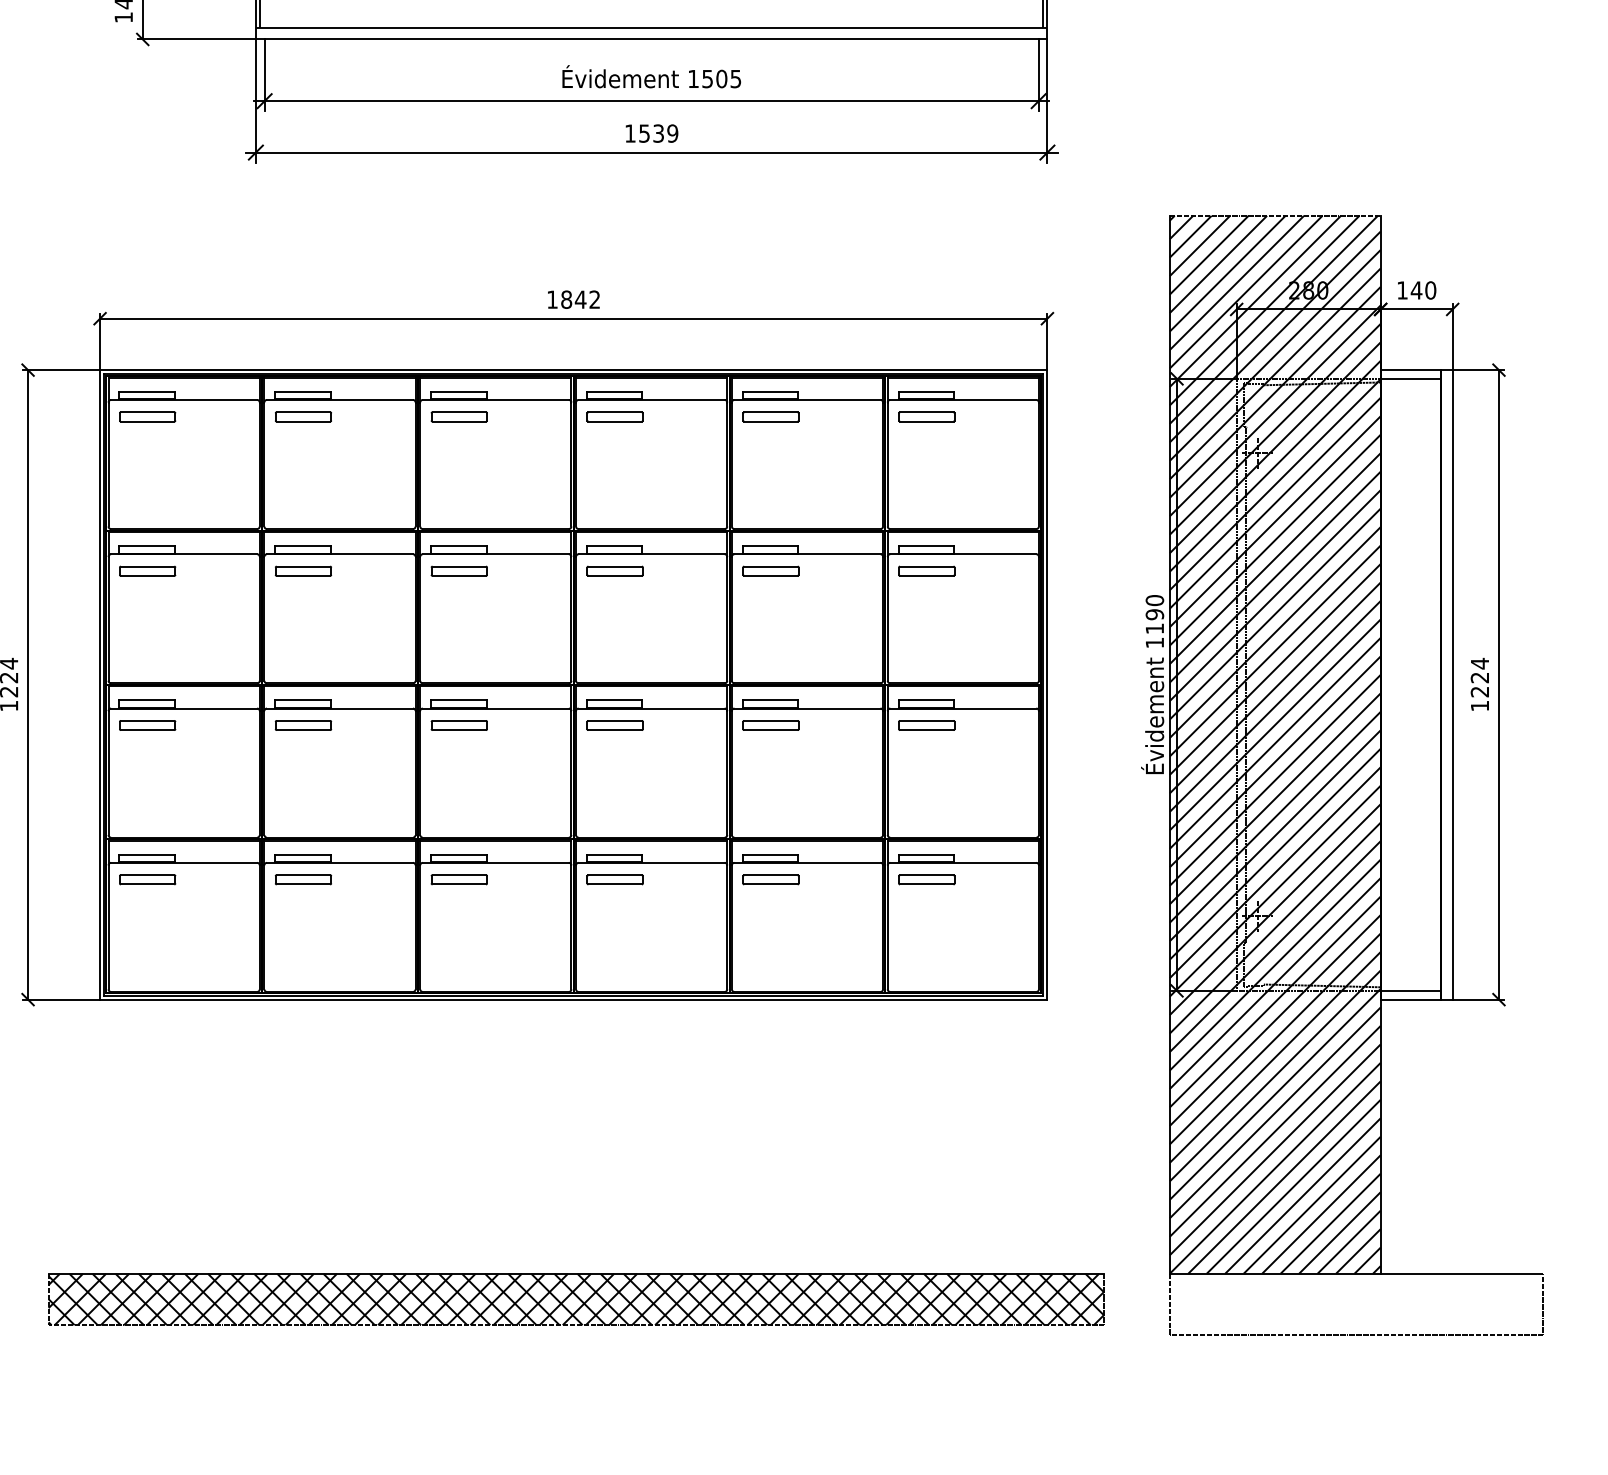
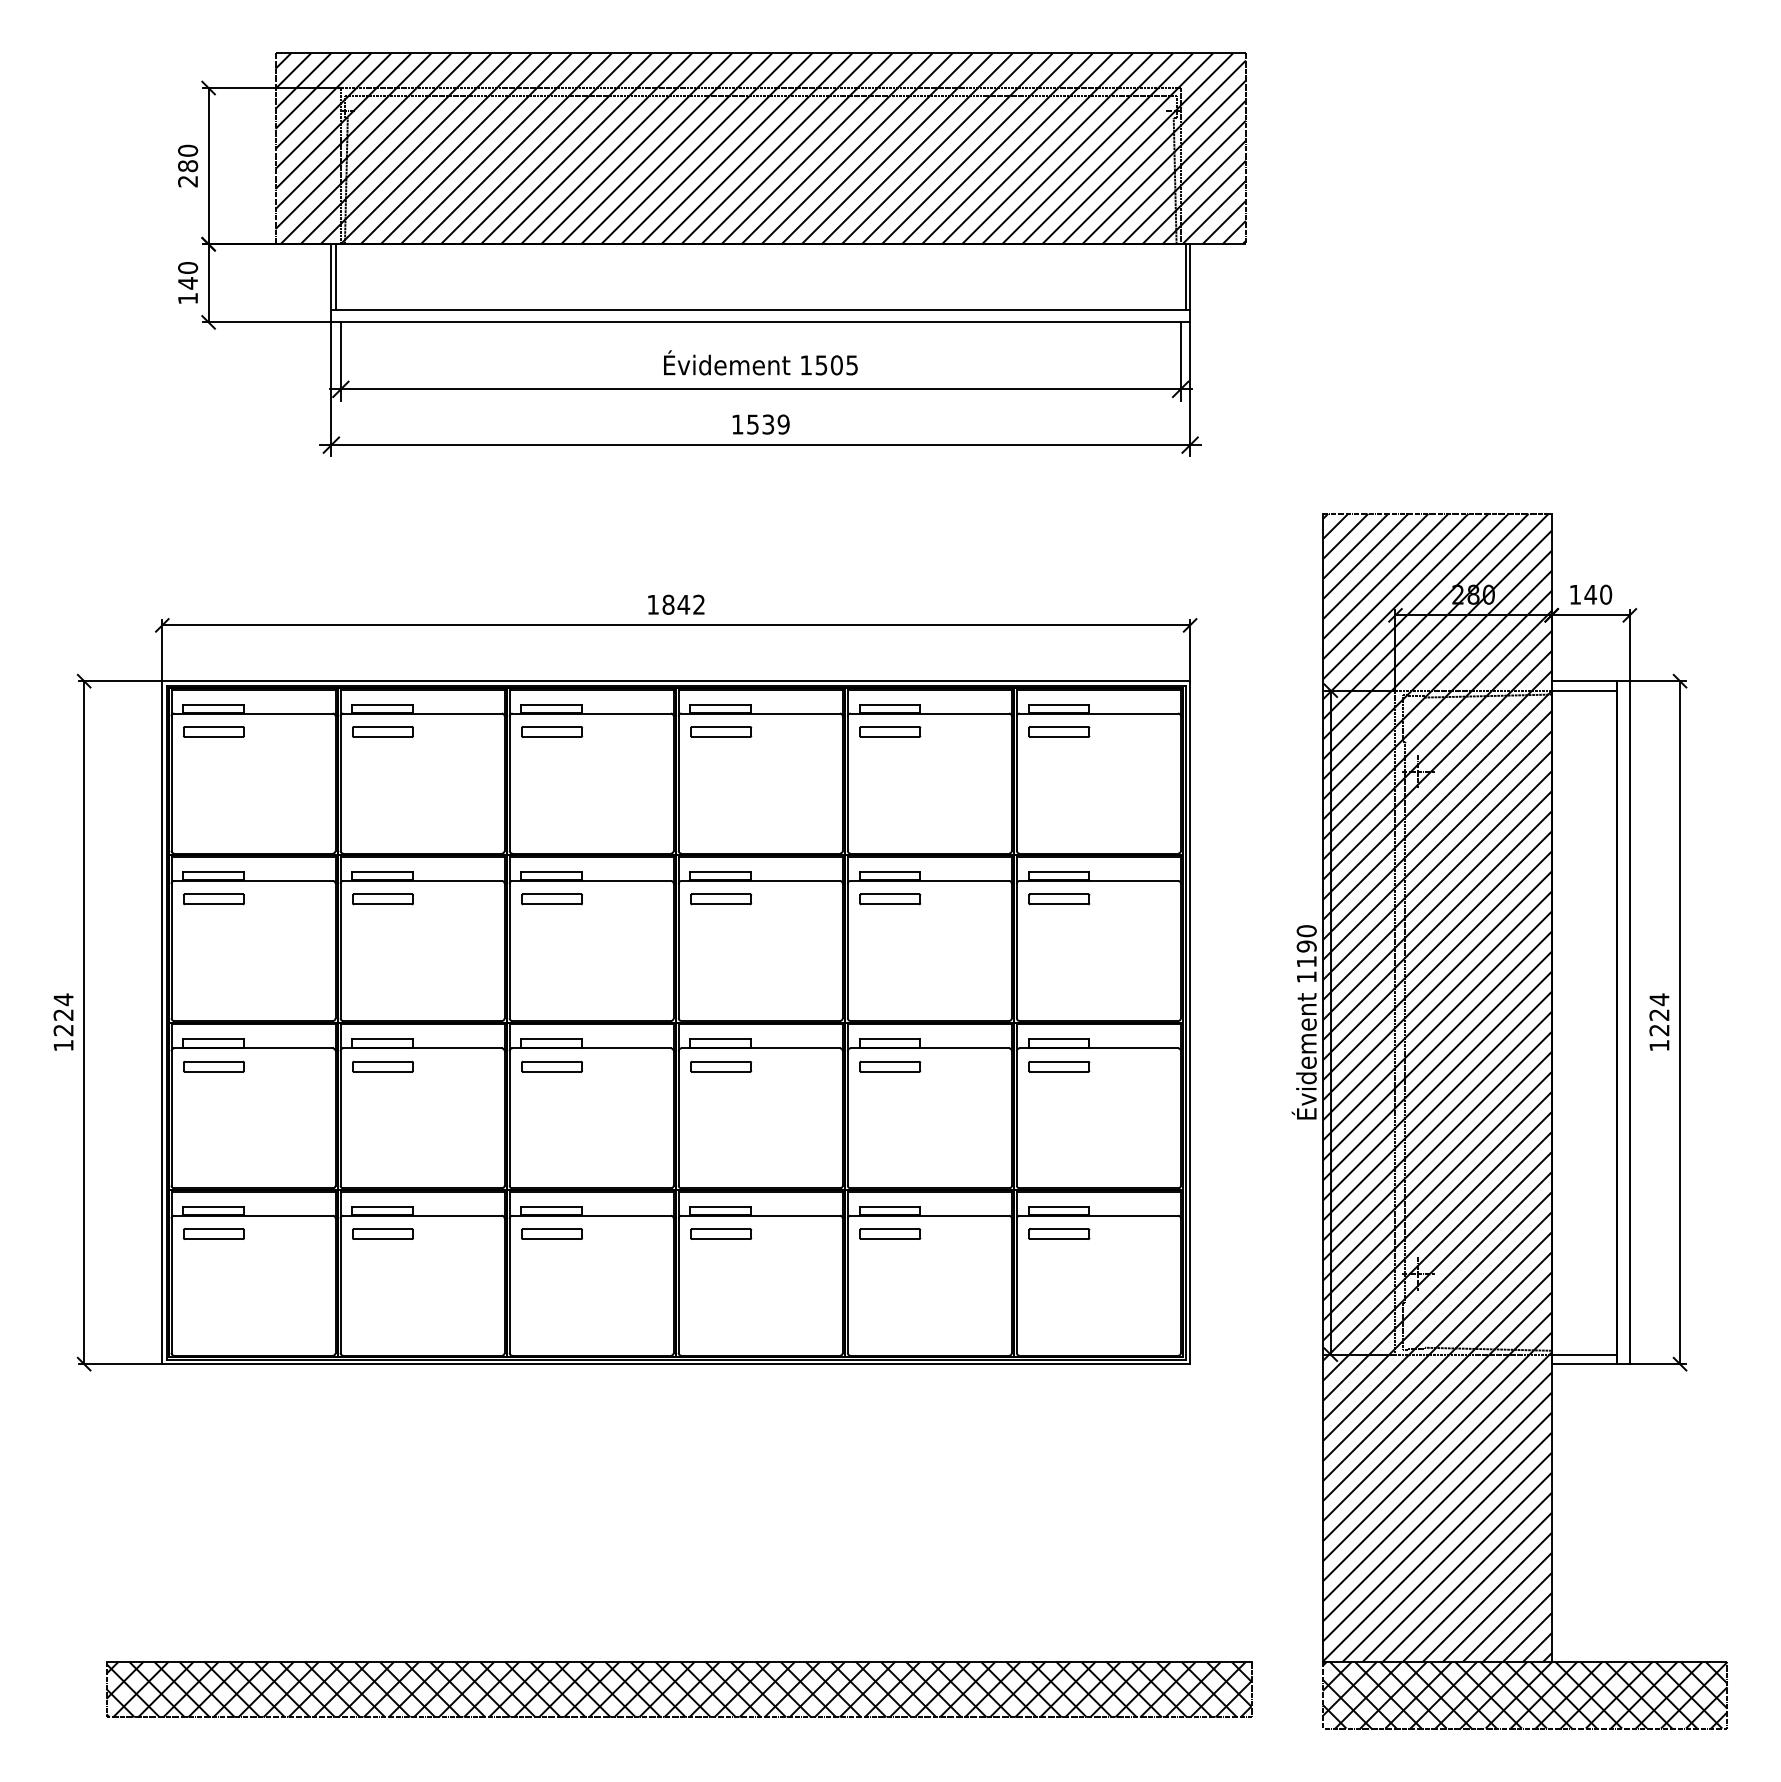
hatch: (1355, 1304) -> (1524, 1694), added

